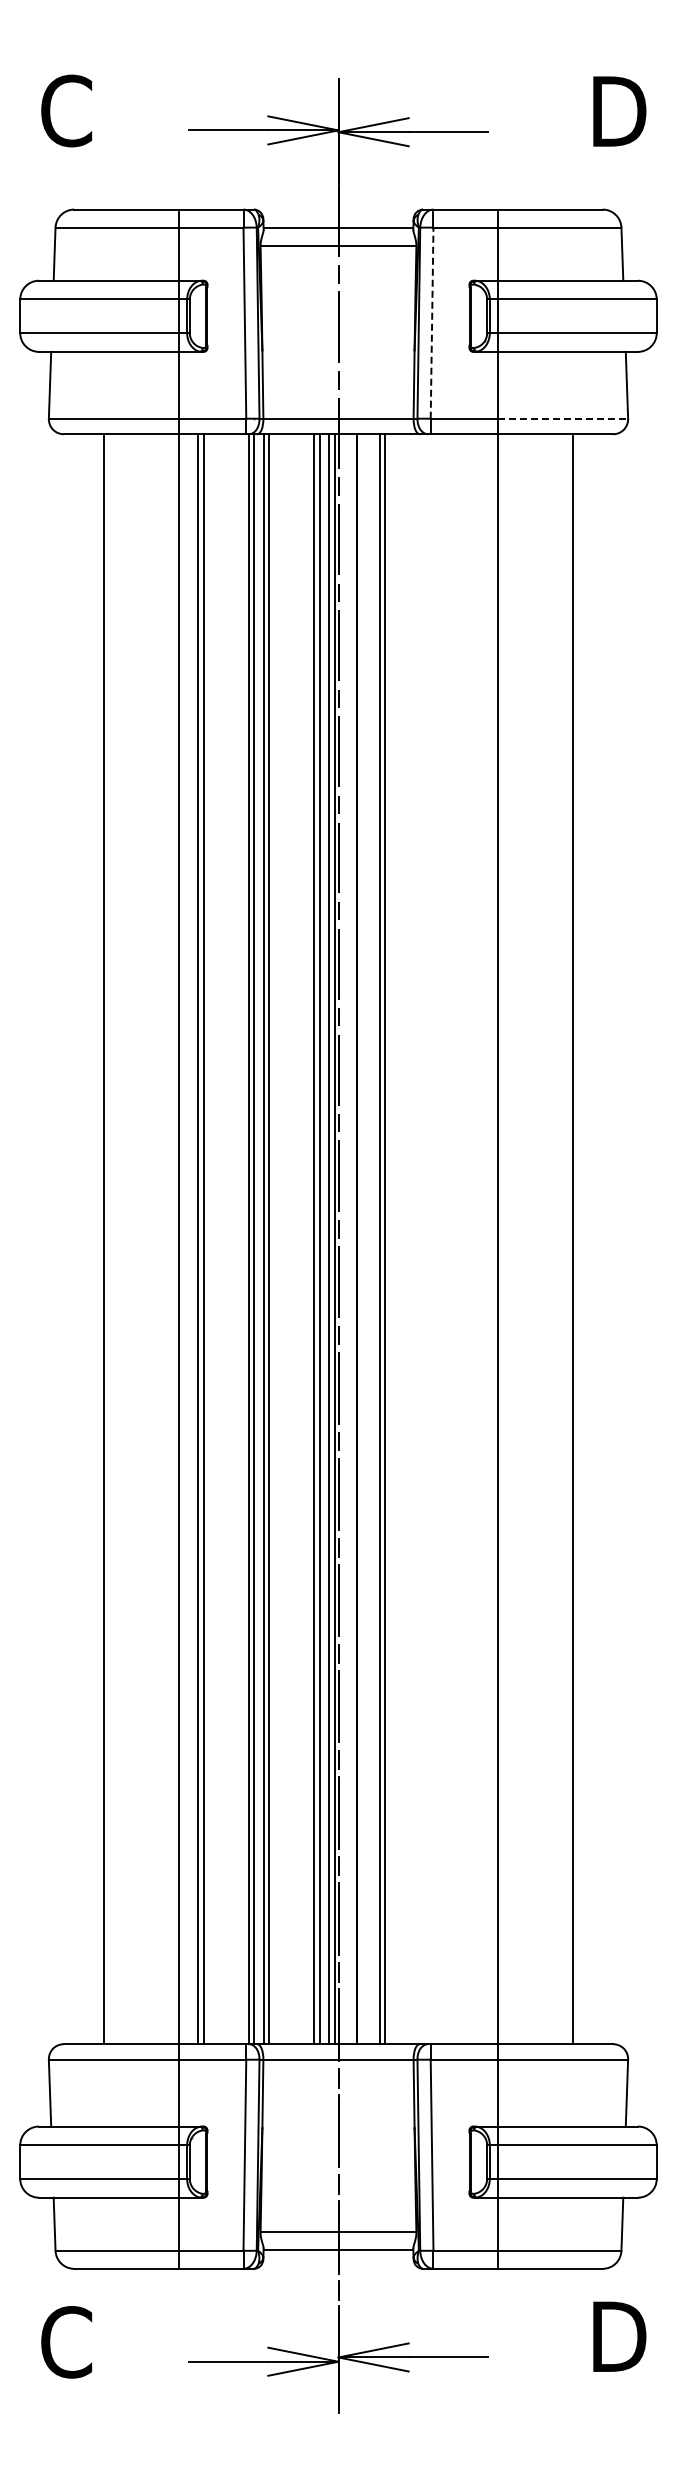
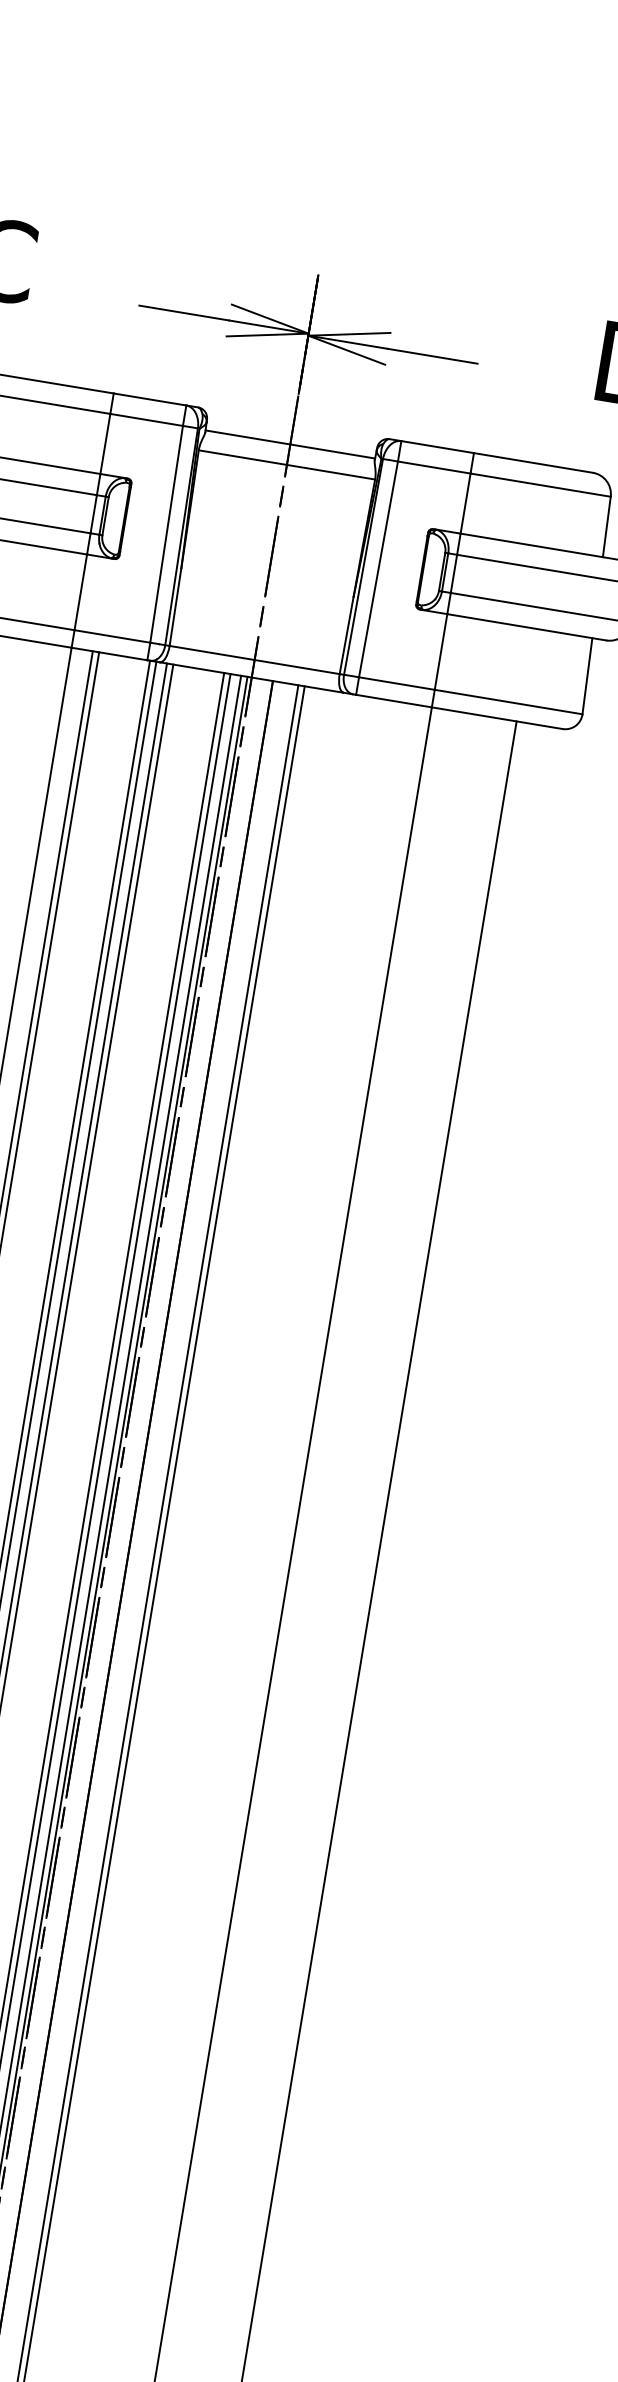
line: (432, 323) -> (378, 569), dashed -> solid
line: (563, 418) -> (509, 701), dashed -> solid

